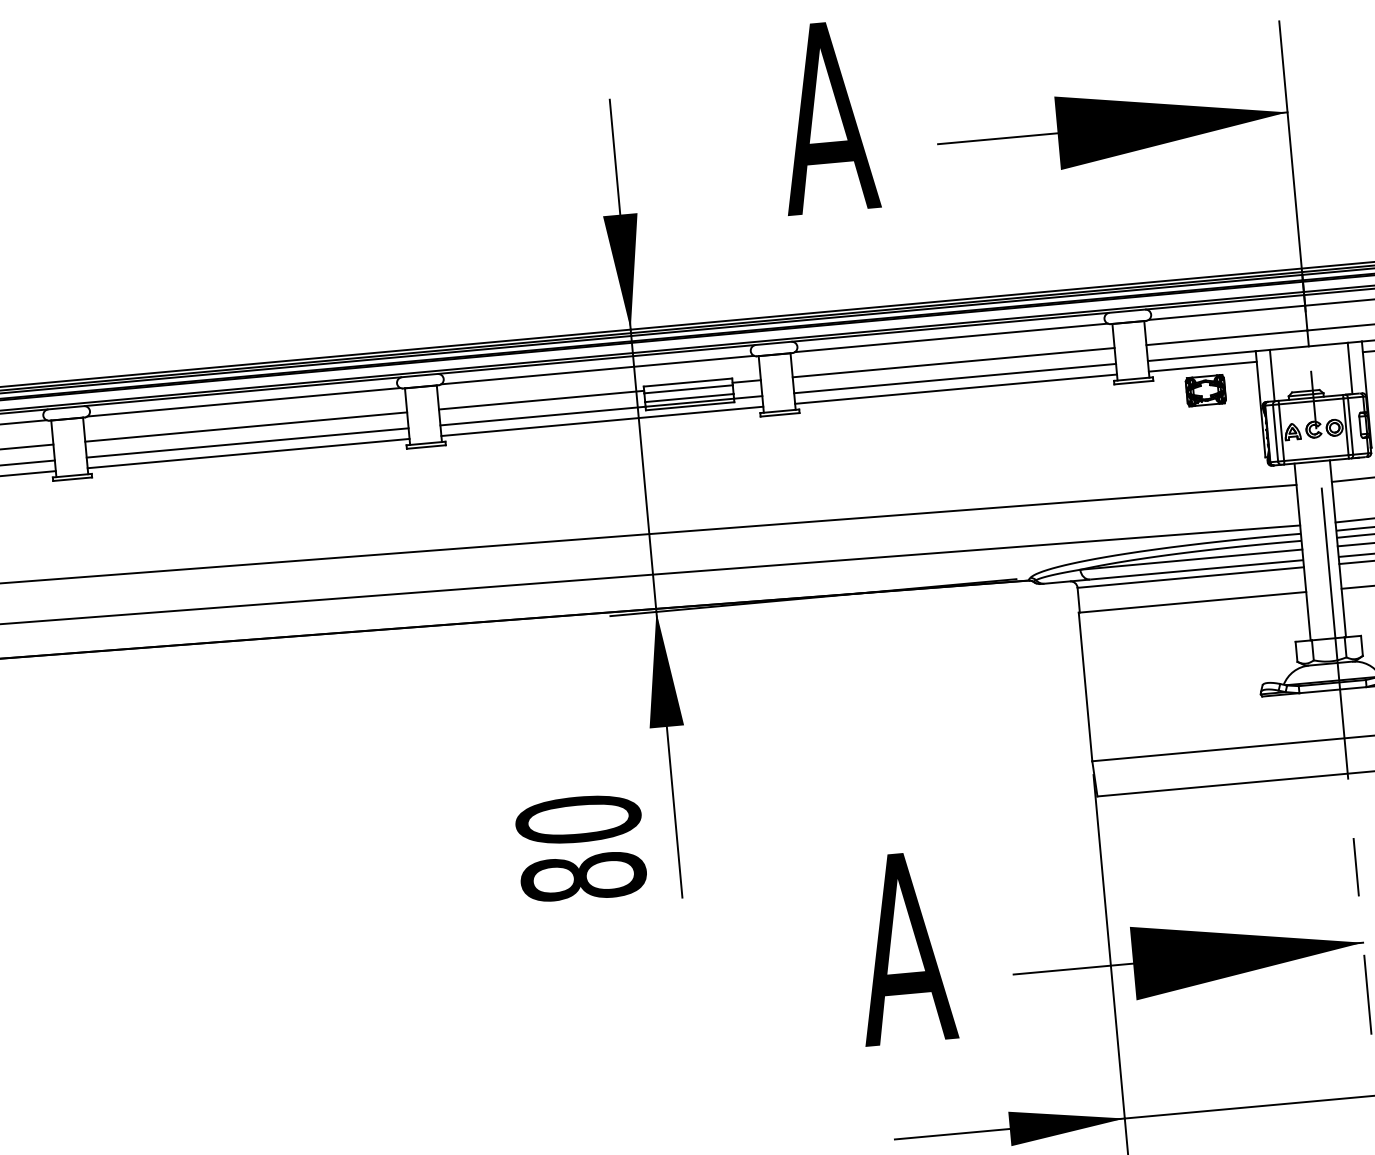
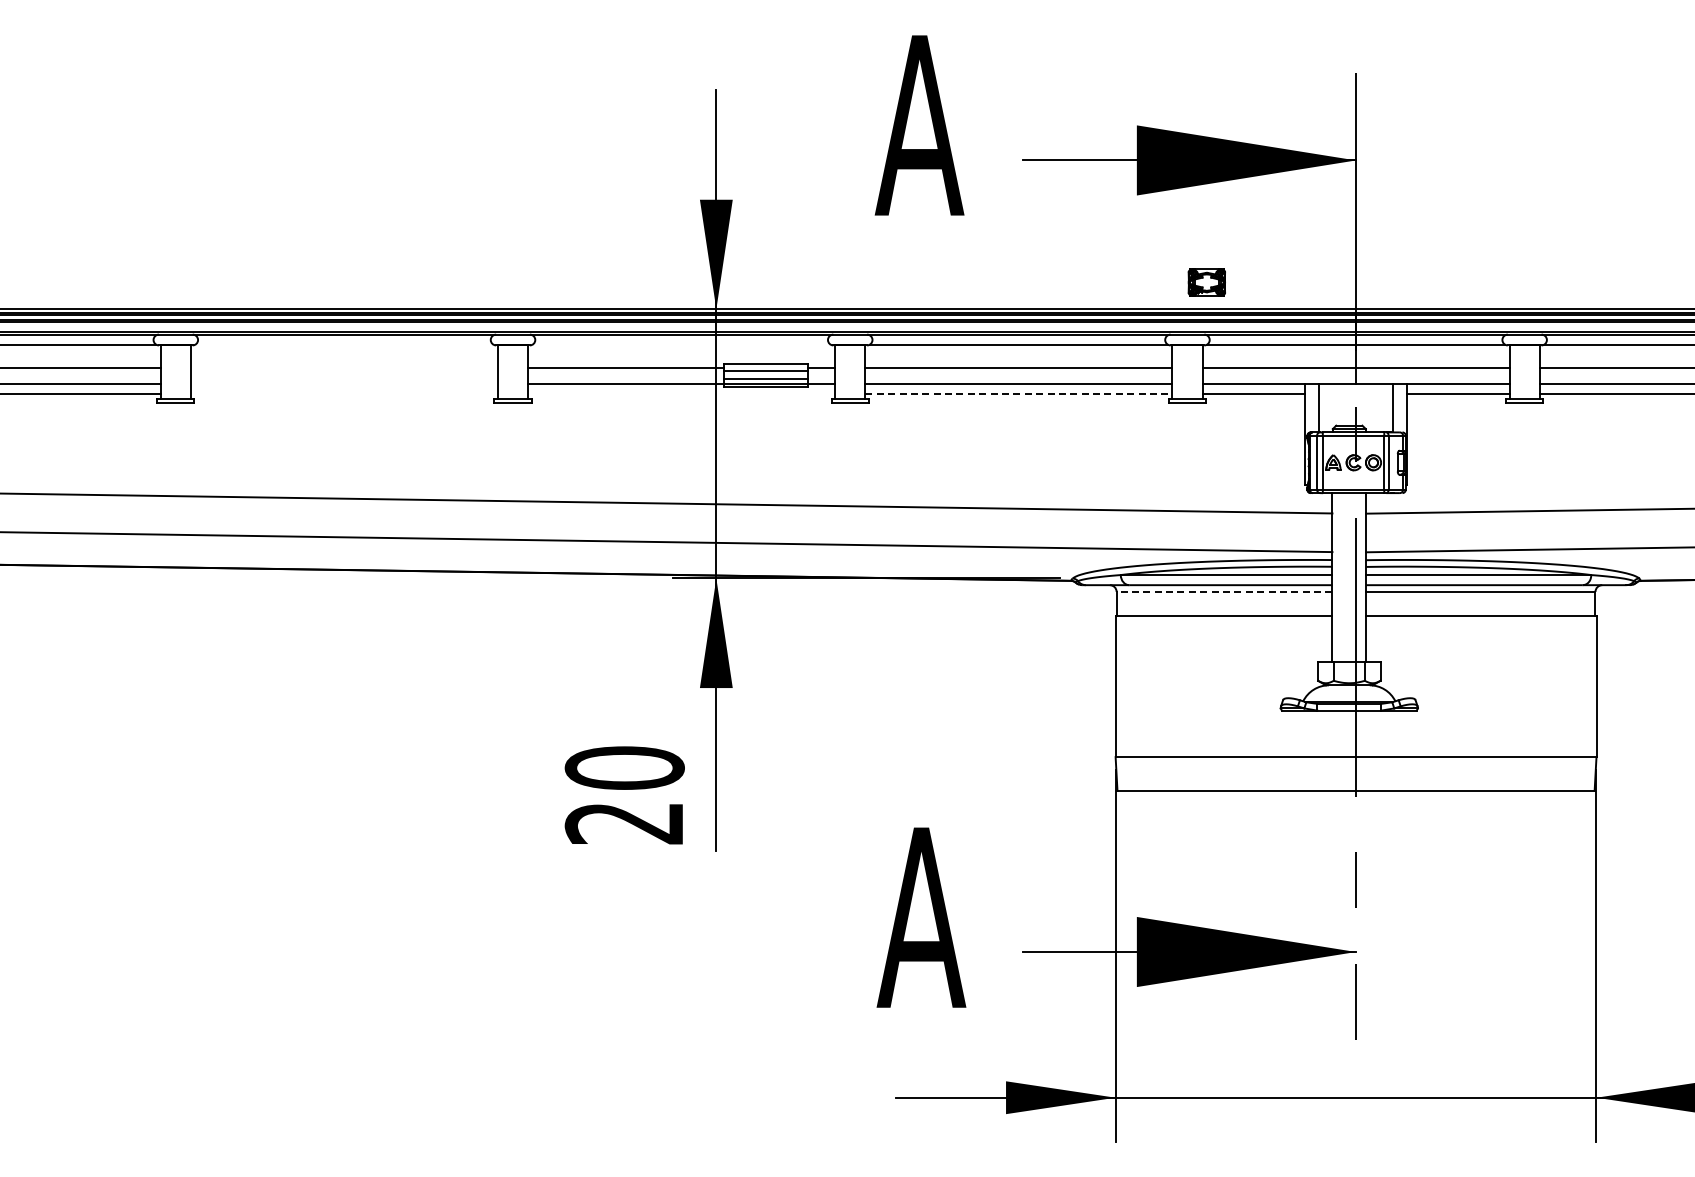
line: (597, 369) -> (681, 344), removed
line: (956, 388) -> (1019, 393), solid -> dashed
part: (1205, 390) -> (1206, 282), moved
line: (244, 402) -> (344, 344), removed
line: (602, 421) -> (681, 393), removed
line: (245, 427) -> (343, 368), removed
line: (246, 443) -> (343, 383), removed
line: (247, 453) -> (343, 393), removed
line: (1190, 577) -> (1224, 591), solid -> dashed
text: (583, 876) -> (624, 822), 80 -> 20

